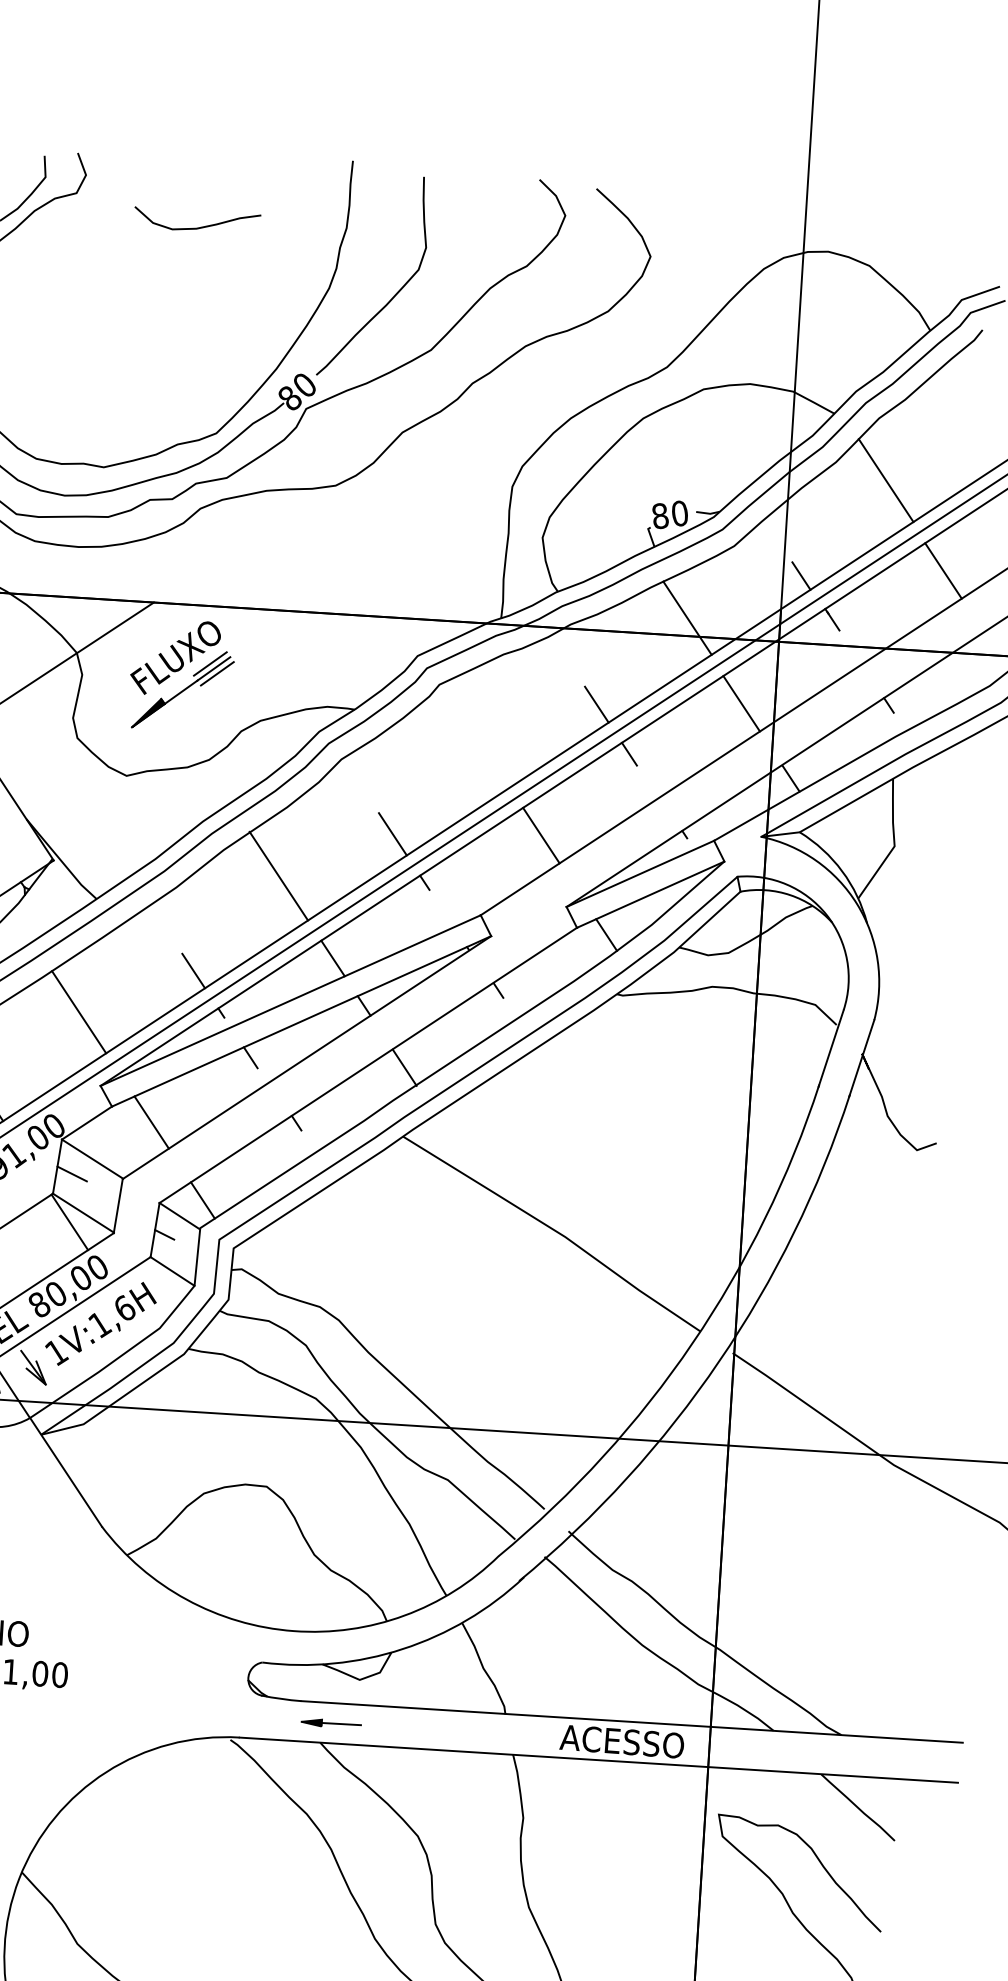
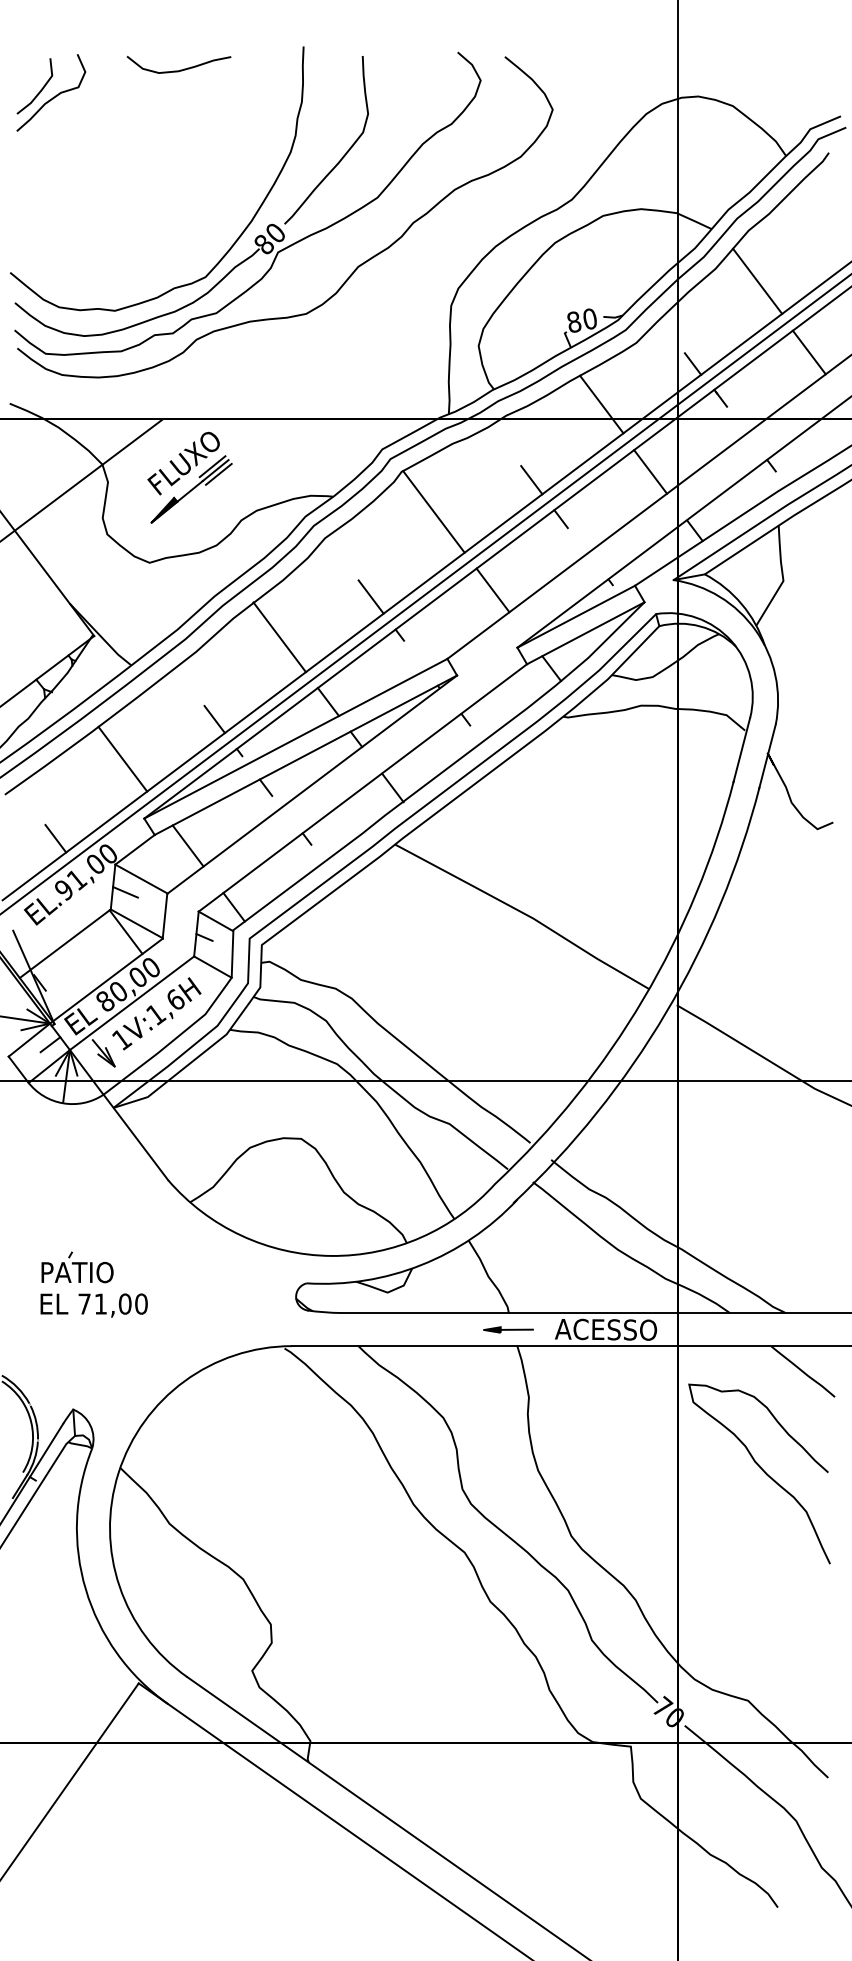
curve: (198, 226) -> (180, 69), moved
line: (475, 735) -> (433, 511), added
part: (331, 1723) -> (508, 1329), moved

